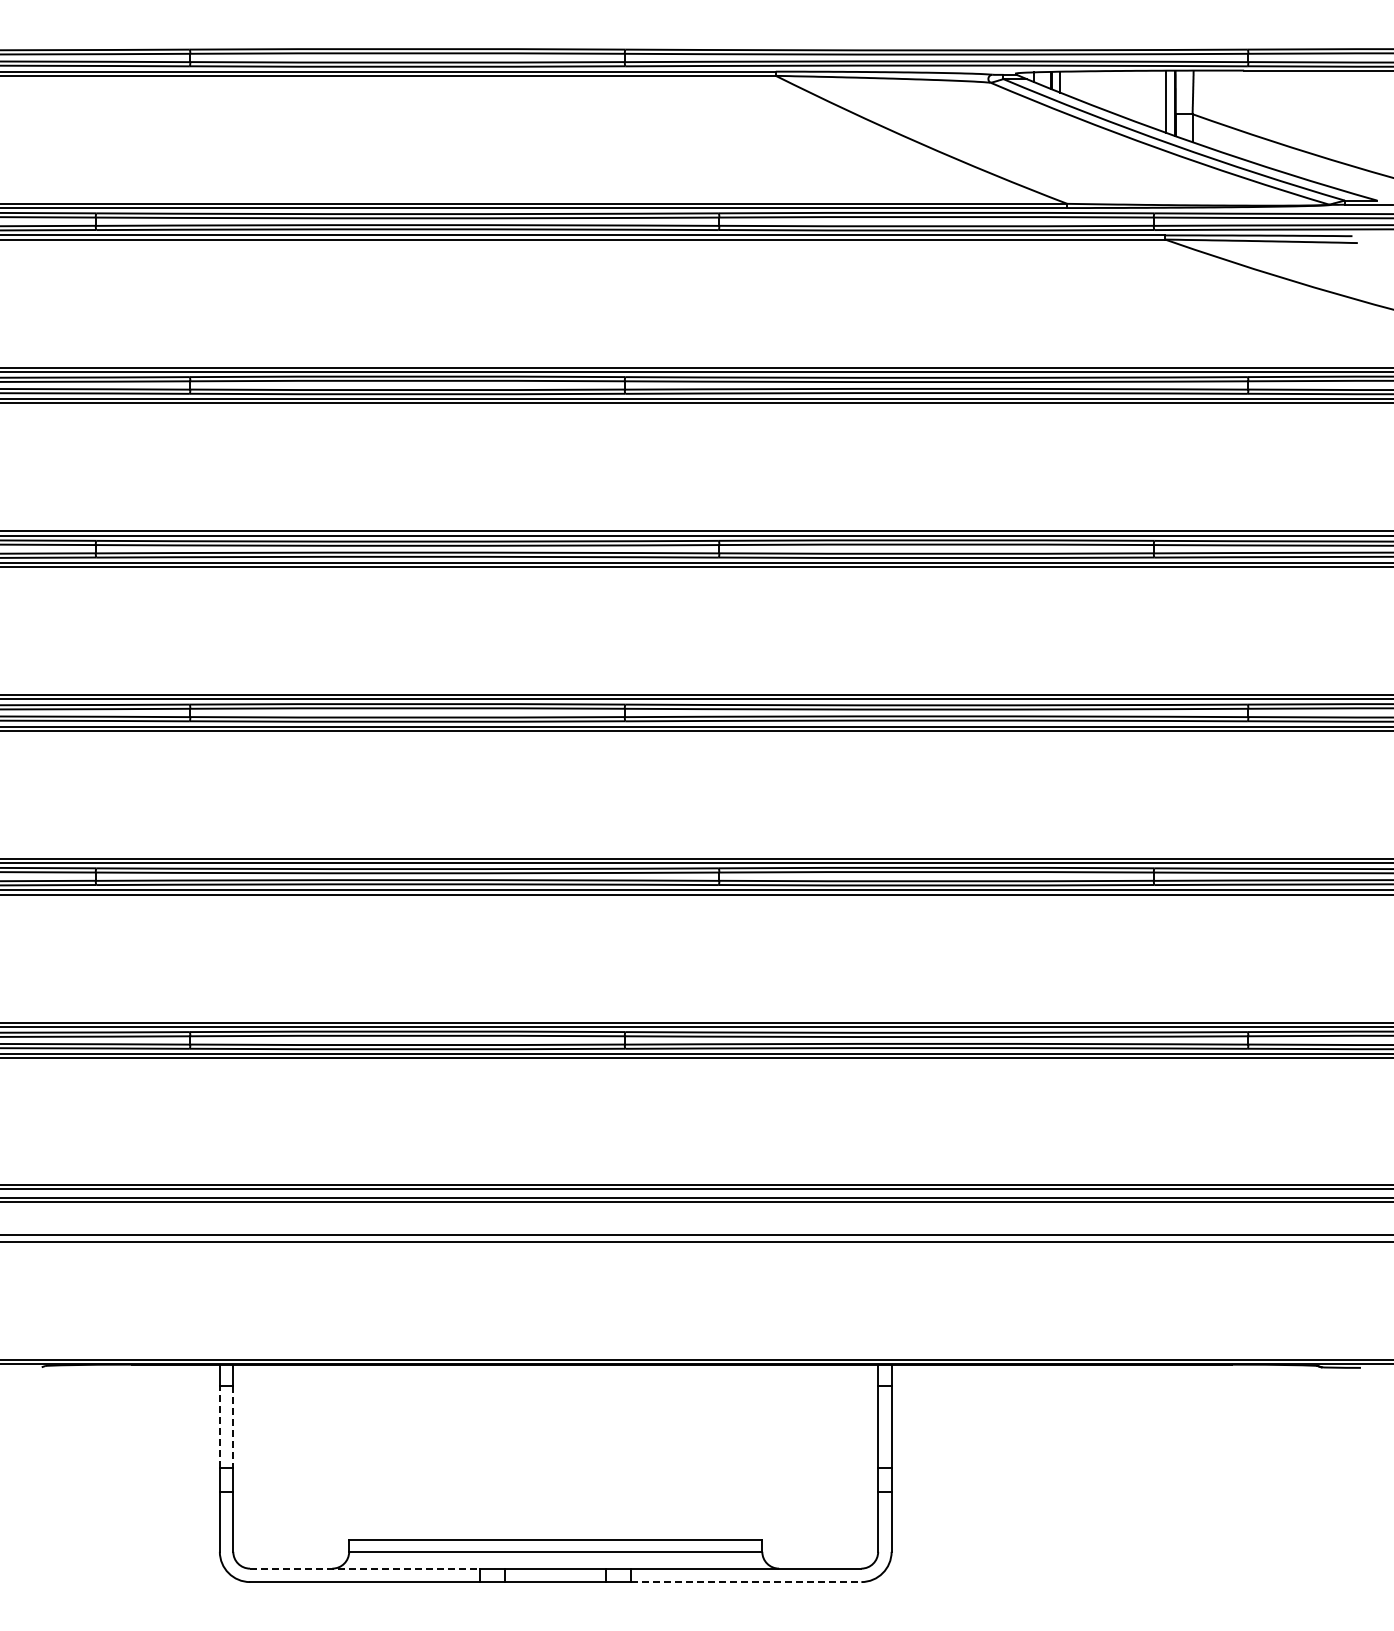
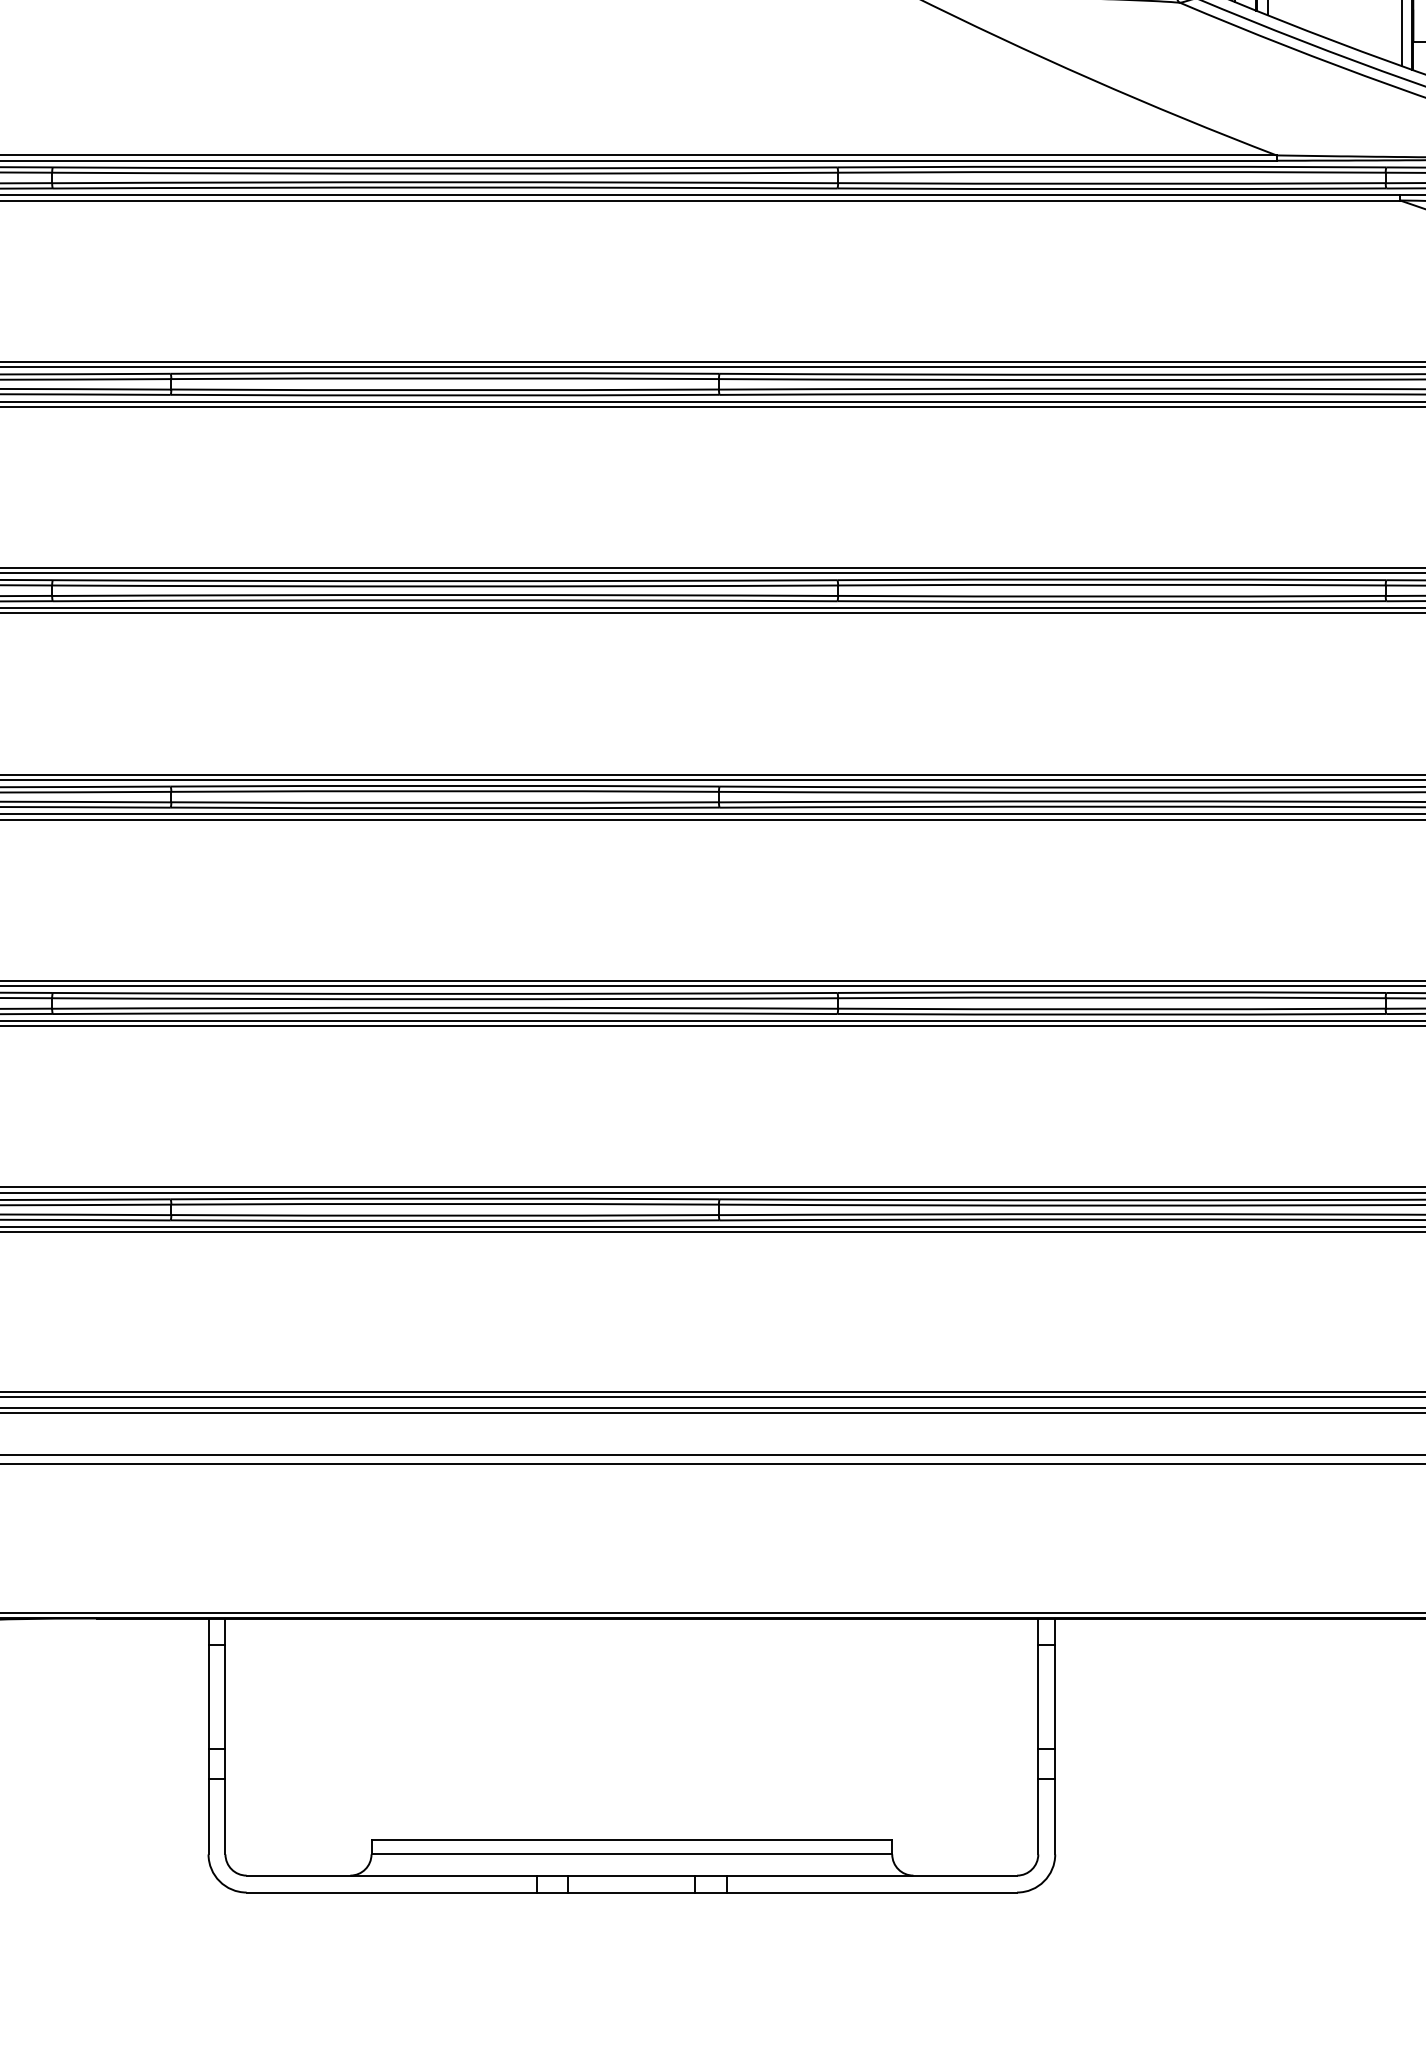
line: (219, 1426) -> (208, 1696), dashed -> solid
line: (233, 1427) -> (225, 1697), dashed -> solid
line: (365, 1568) -> (392, 1875), dashed -> solid
line: (746, 1582) -> (872, 1893), dashed -> solid

